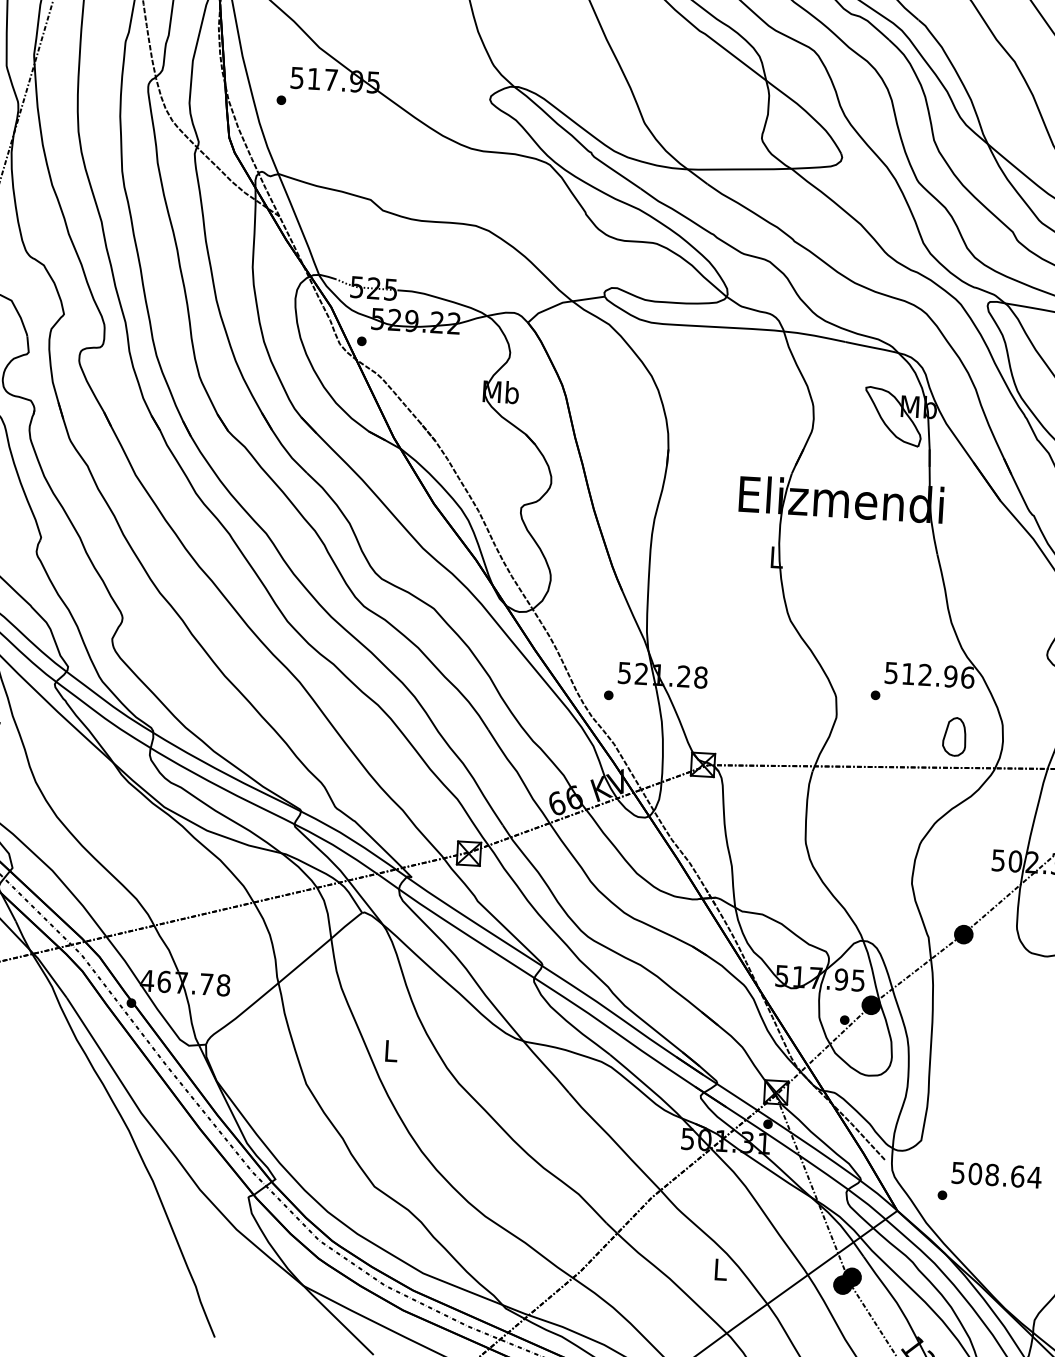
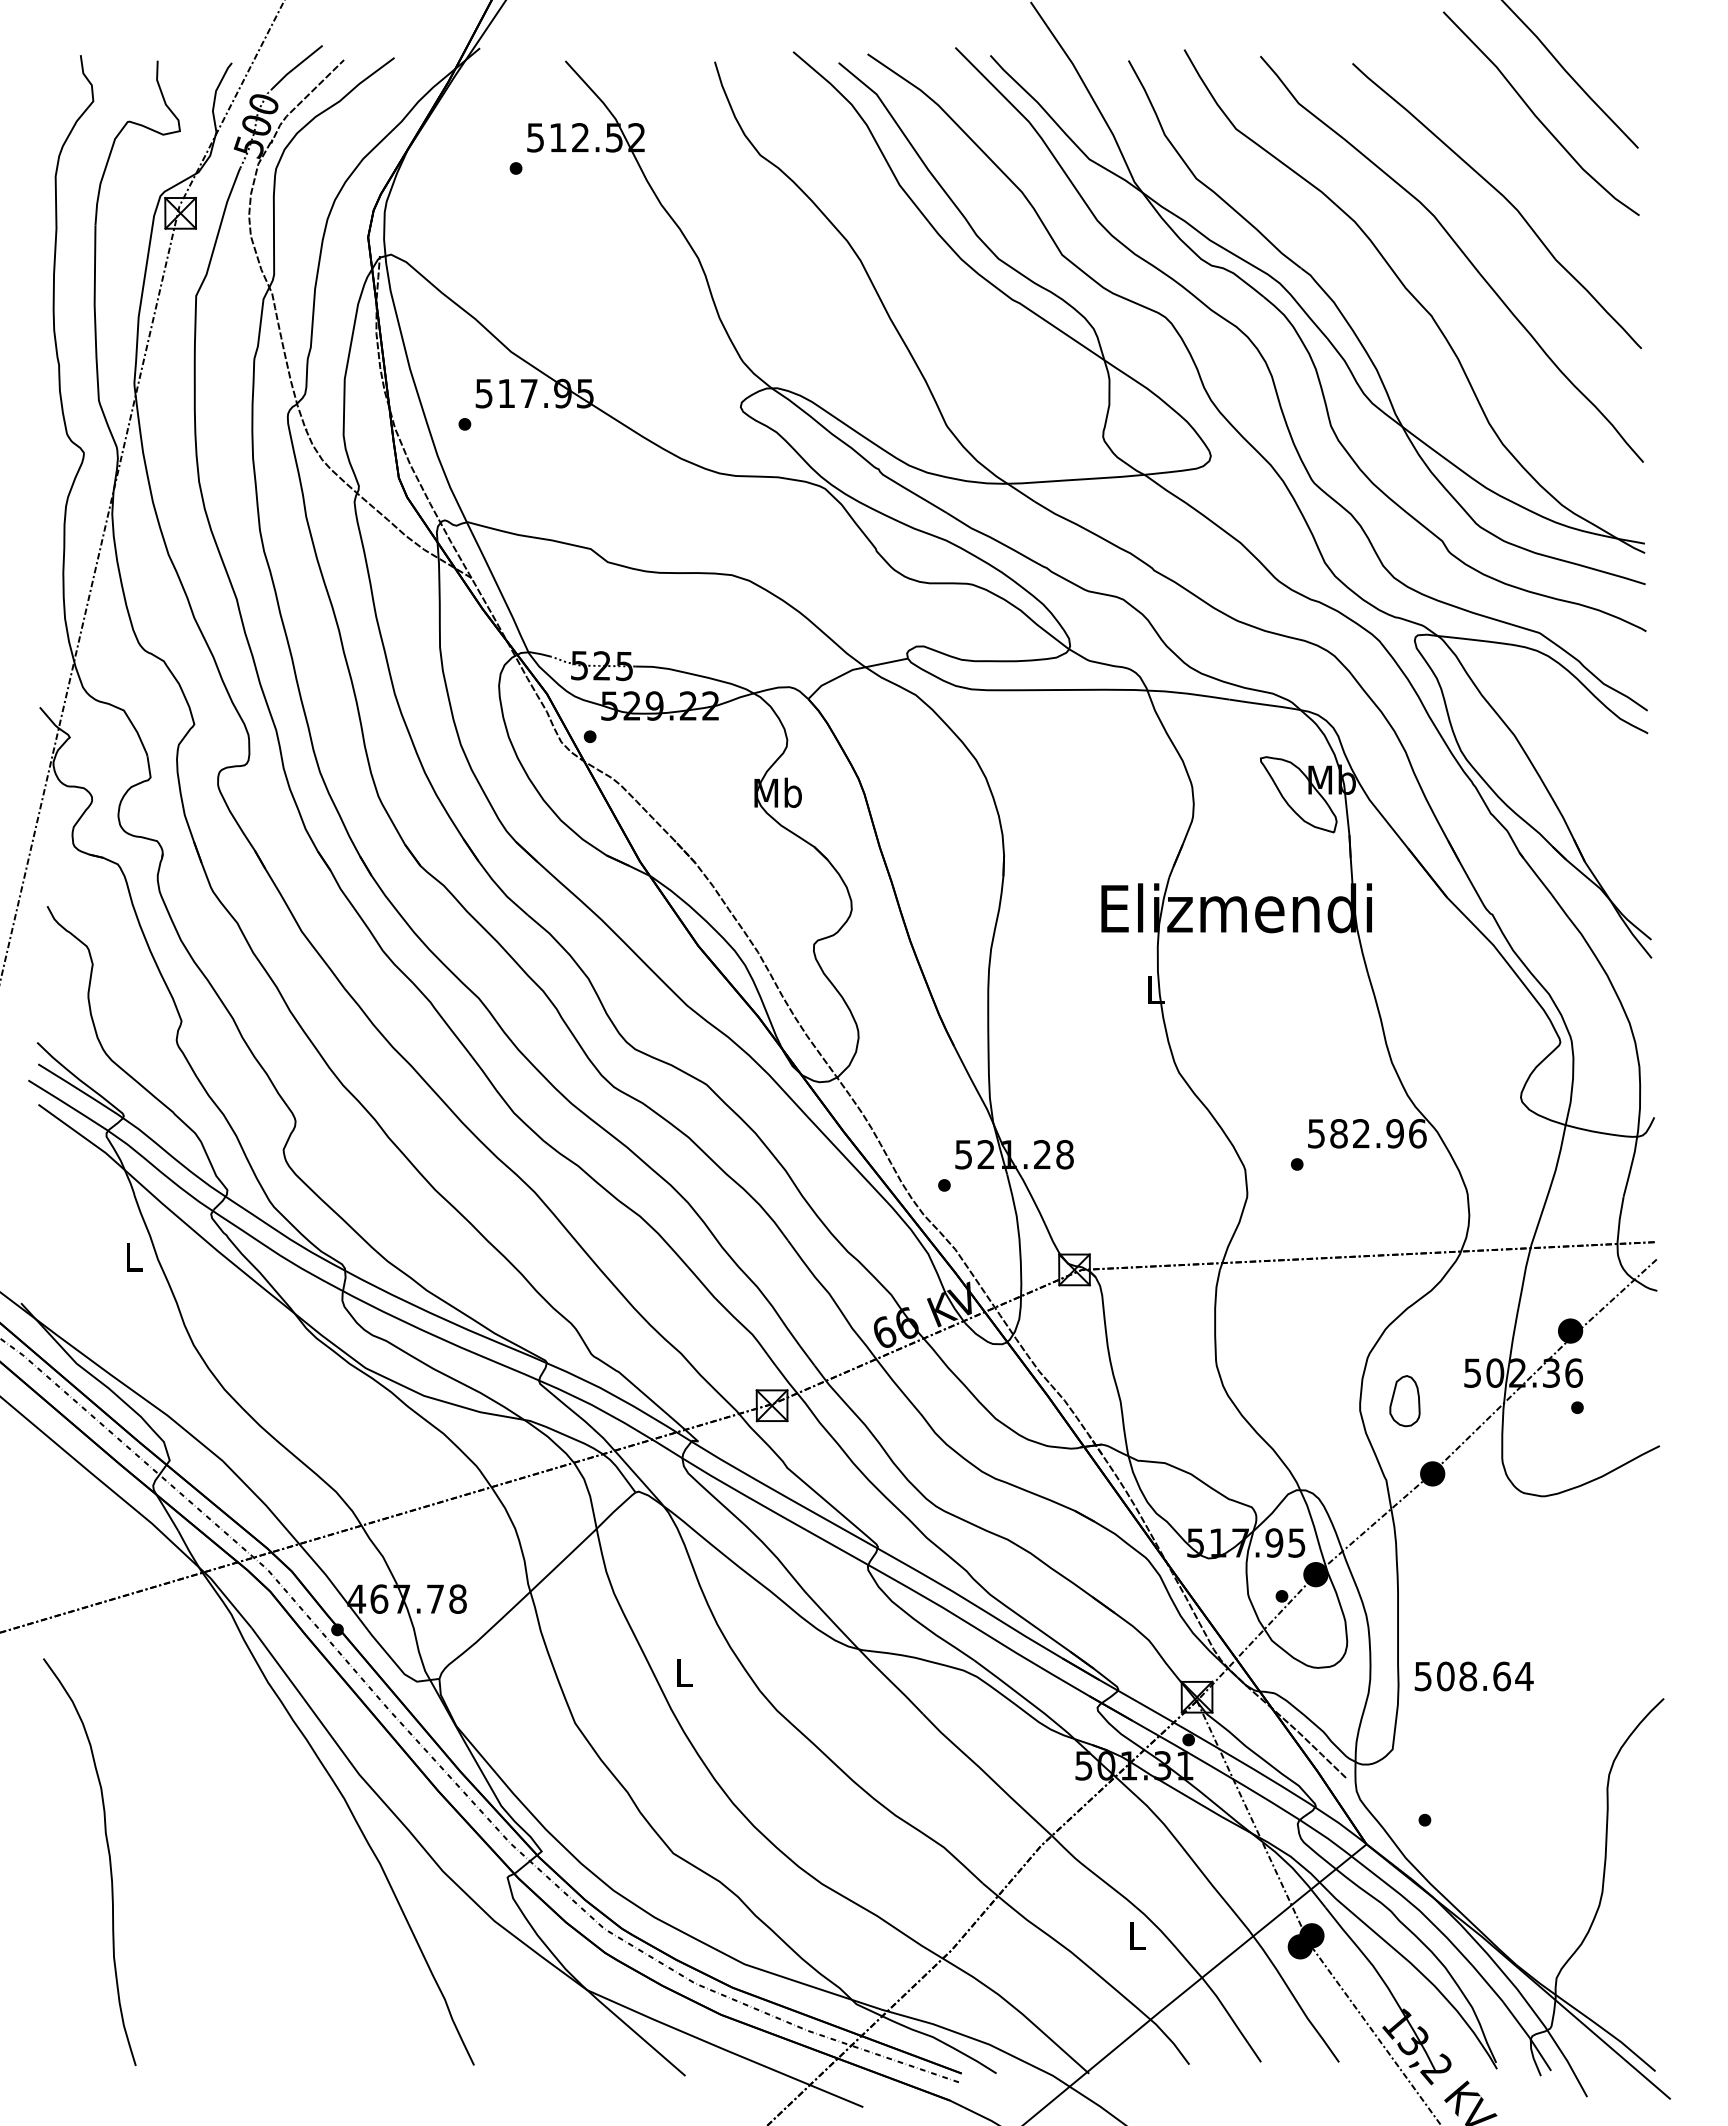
text: (908, 673) -> (1338, 1133), 512.96 -> 582.96
part: (954, 737) -> (1404, 1401), moved
text: (996, 1175) -> (1473, 1676), moved

